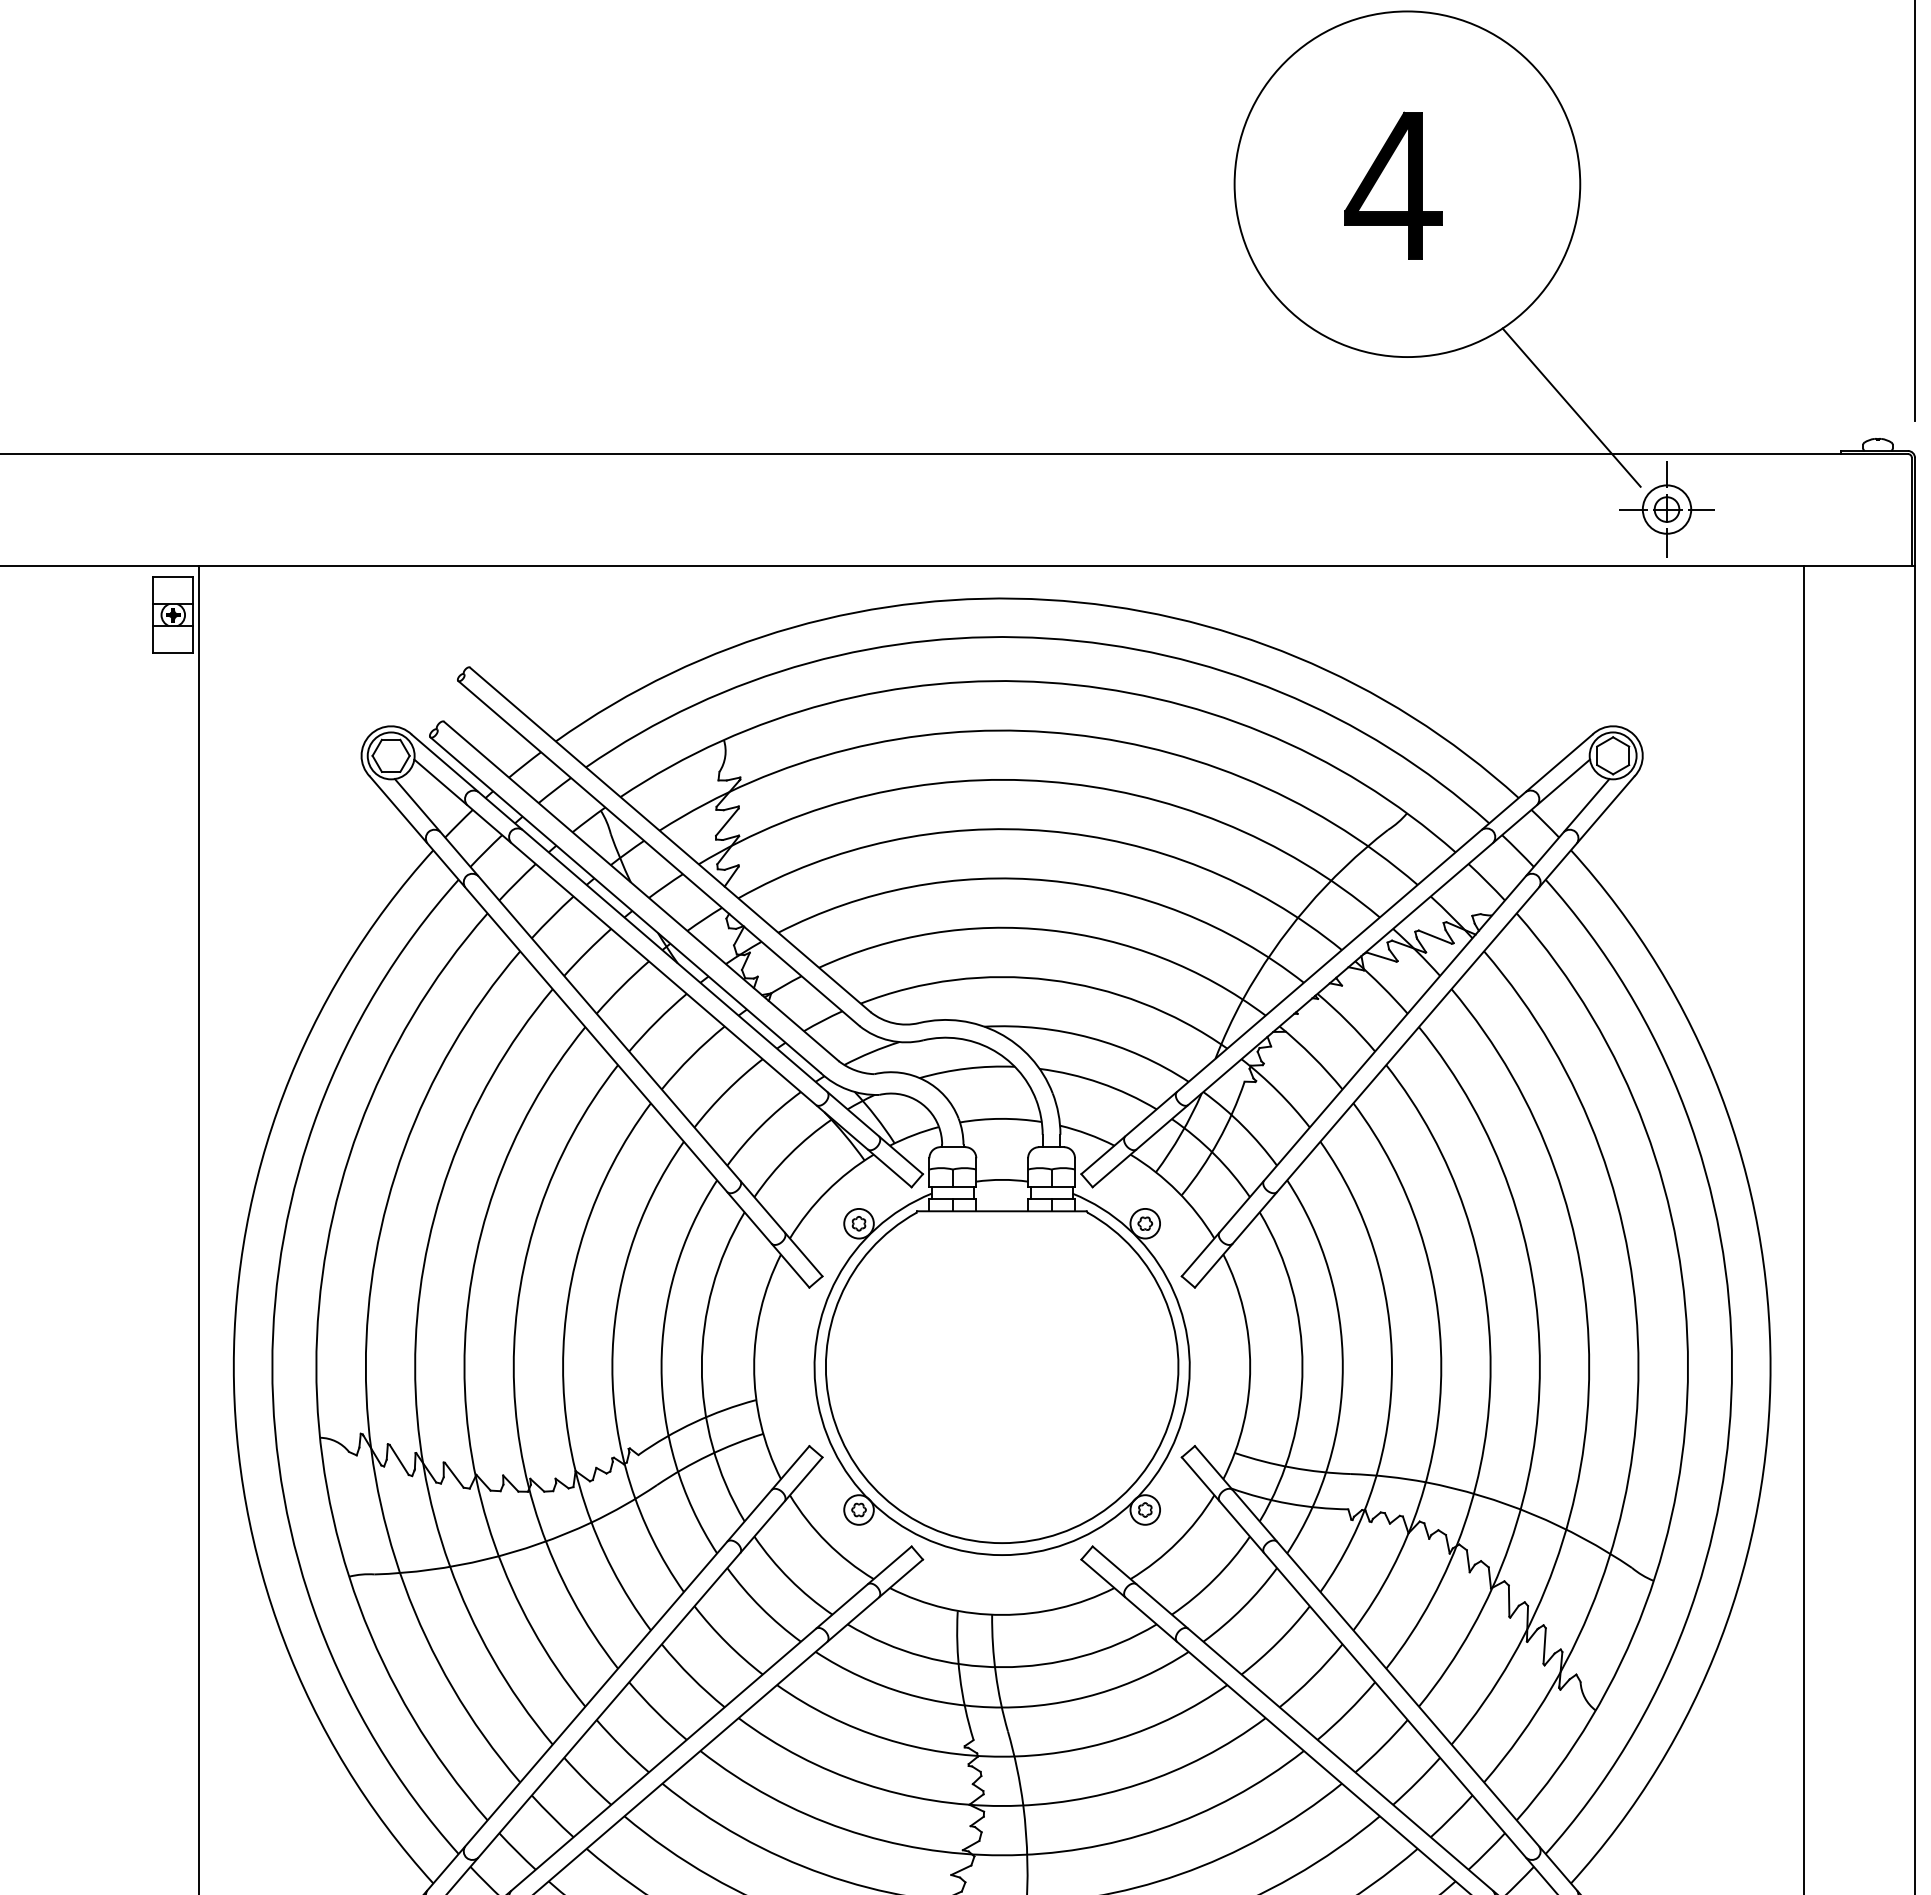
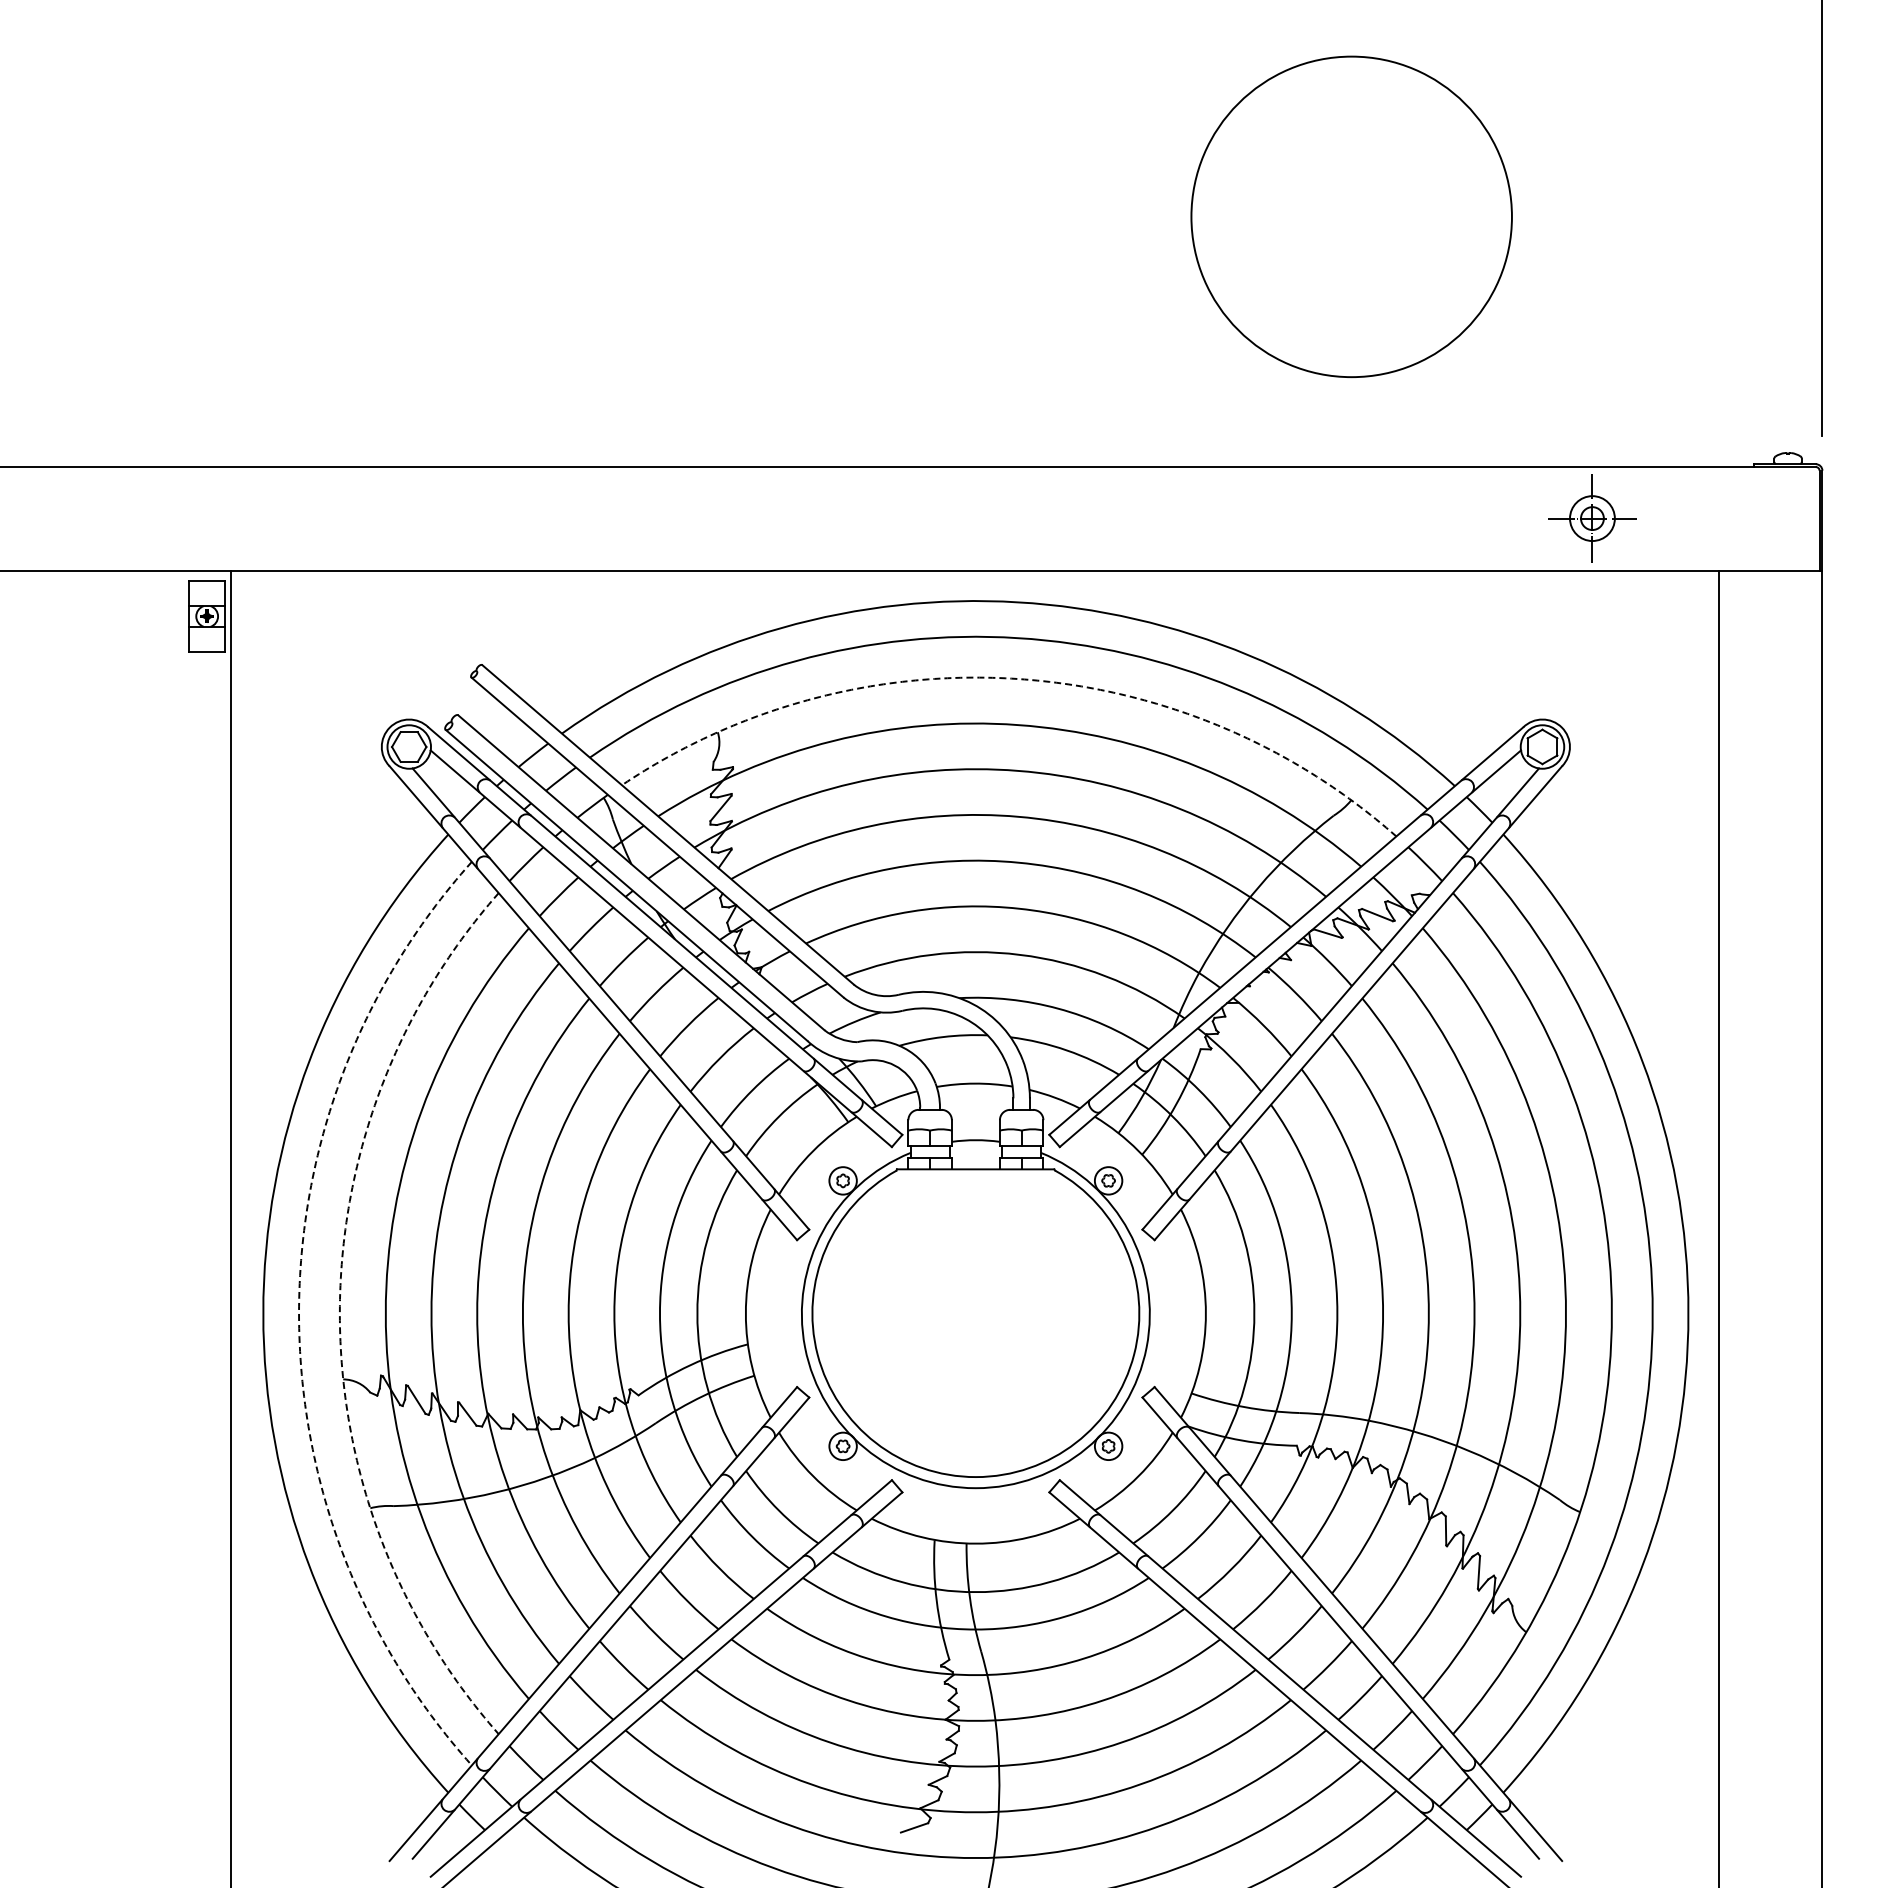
part: (1393, 184) -> (1338, 217), removed
line: (1571, 407) -> (1503, 423), removed
arc: (1047, 683) -> (1017, 679), solid -> dashed
arc: (272, 1366) -> (299, 1313), solid -> dashed
arc: (315, 1366) -> (339, 1313), solid -> dashed

